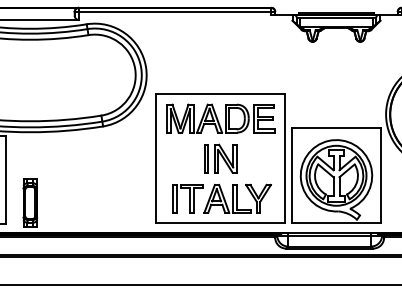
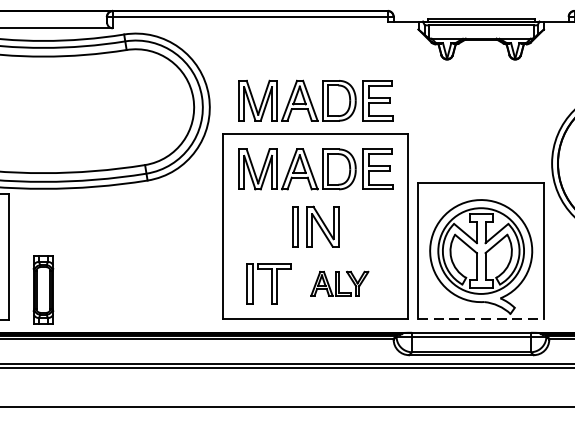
part: (220, 70) -> (315, 100), added
part: (237, 198) -> (339, 283), size x0.6
line: (336, 223) -> (481, 319), solid -> dashed

